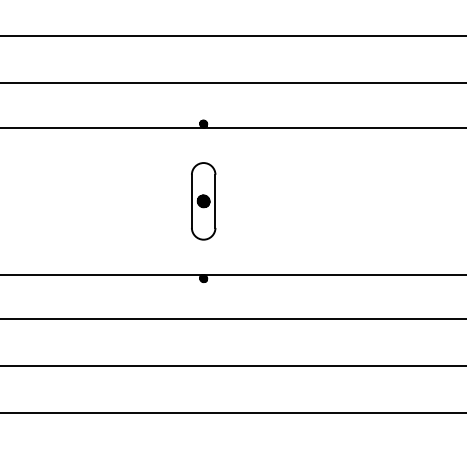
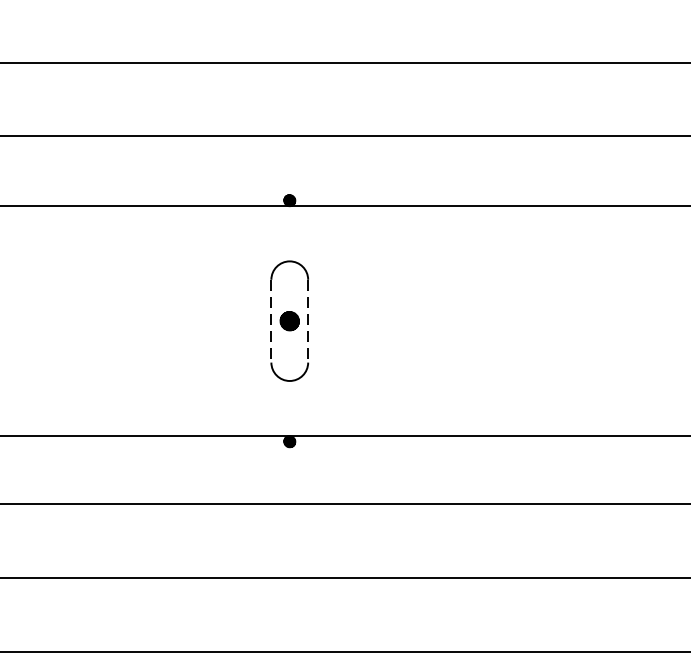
line: (191, 201) -> (270, 321), solid -> dashed
line: (215, 201) -> (308, 321), solid -> dashed

